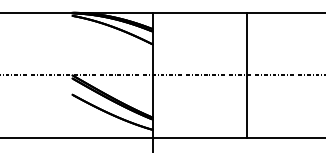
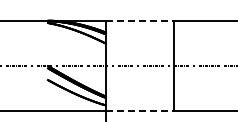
line: (199, 12) -> (139, 20), solid -> dashed
line: (199, 138) -> (139, 111), solid -> dashed

